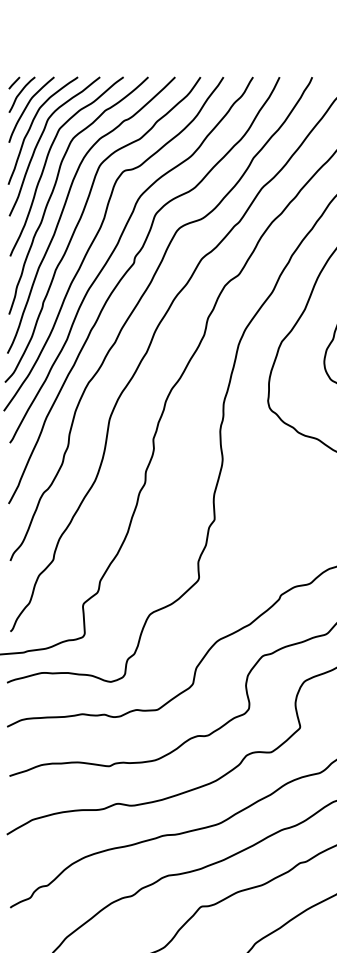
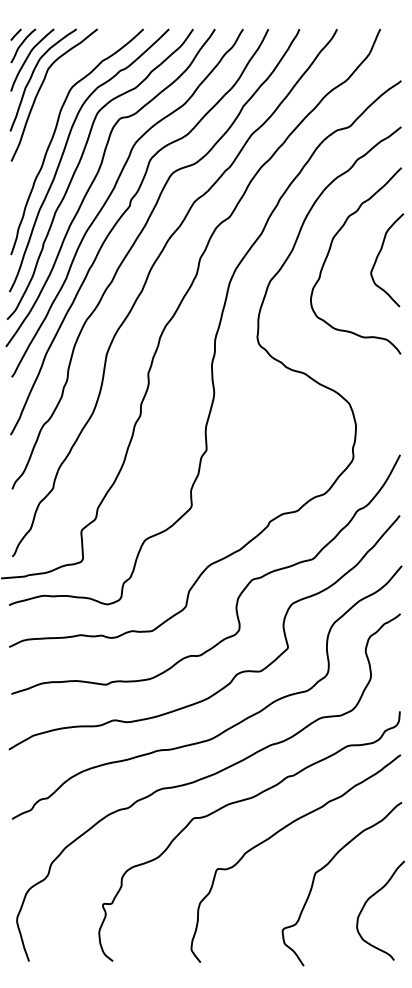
curve: (47, 160) -> (47, 108), removed

